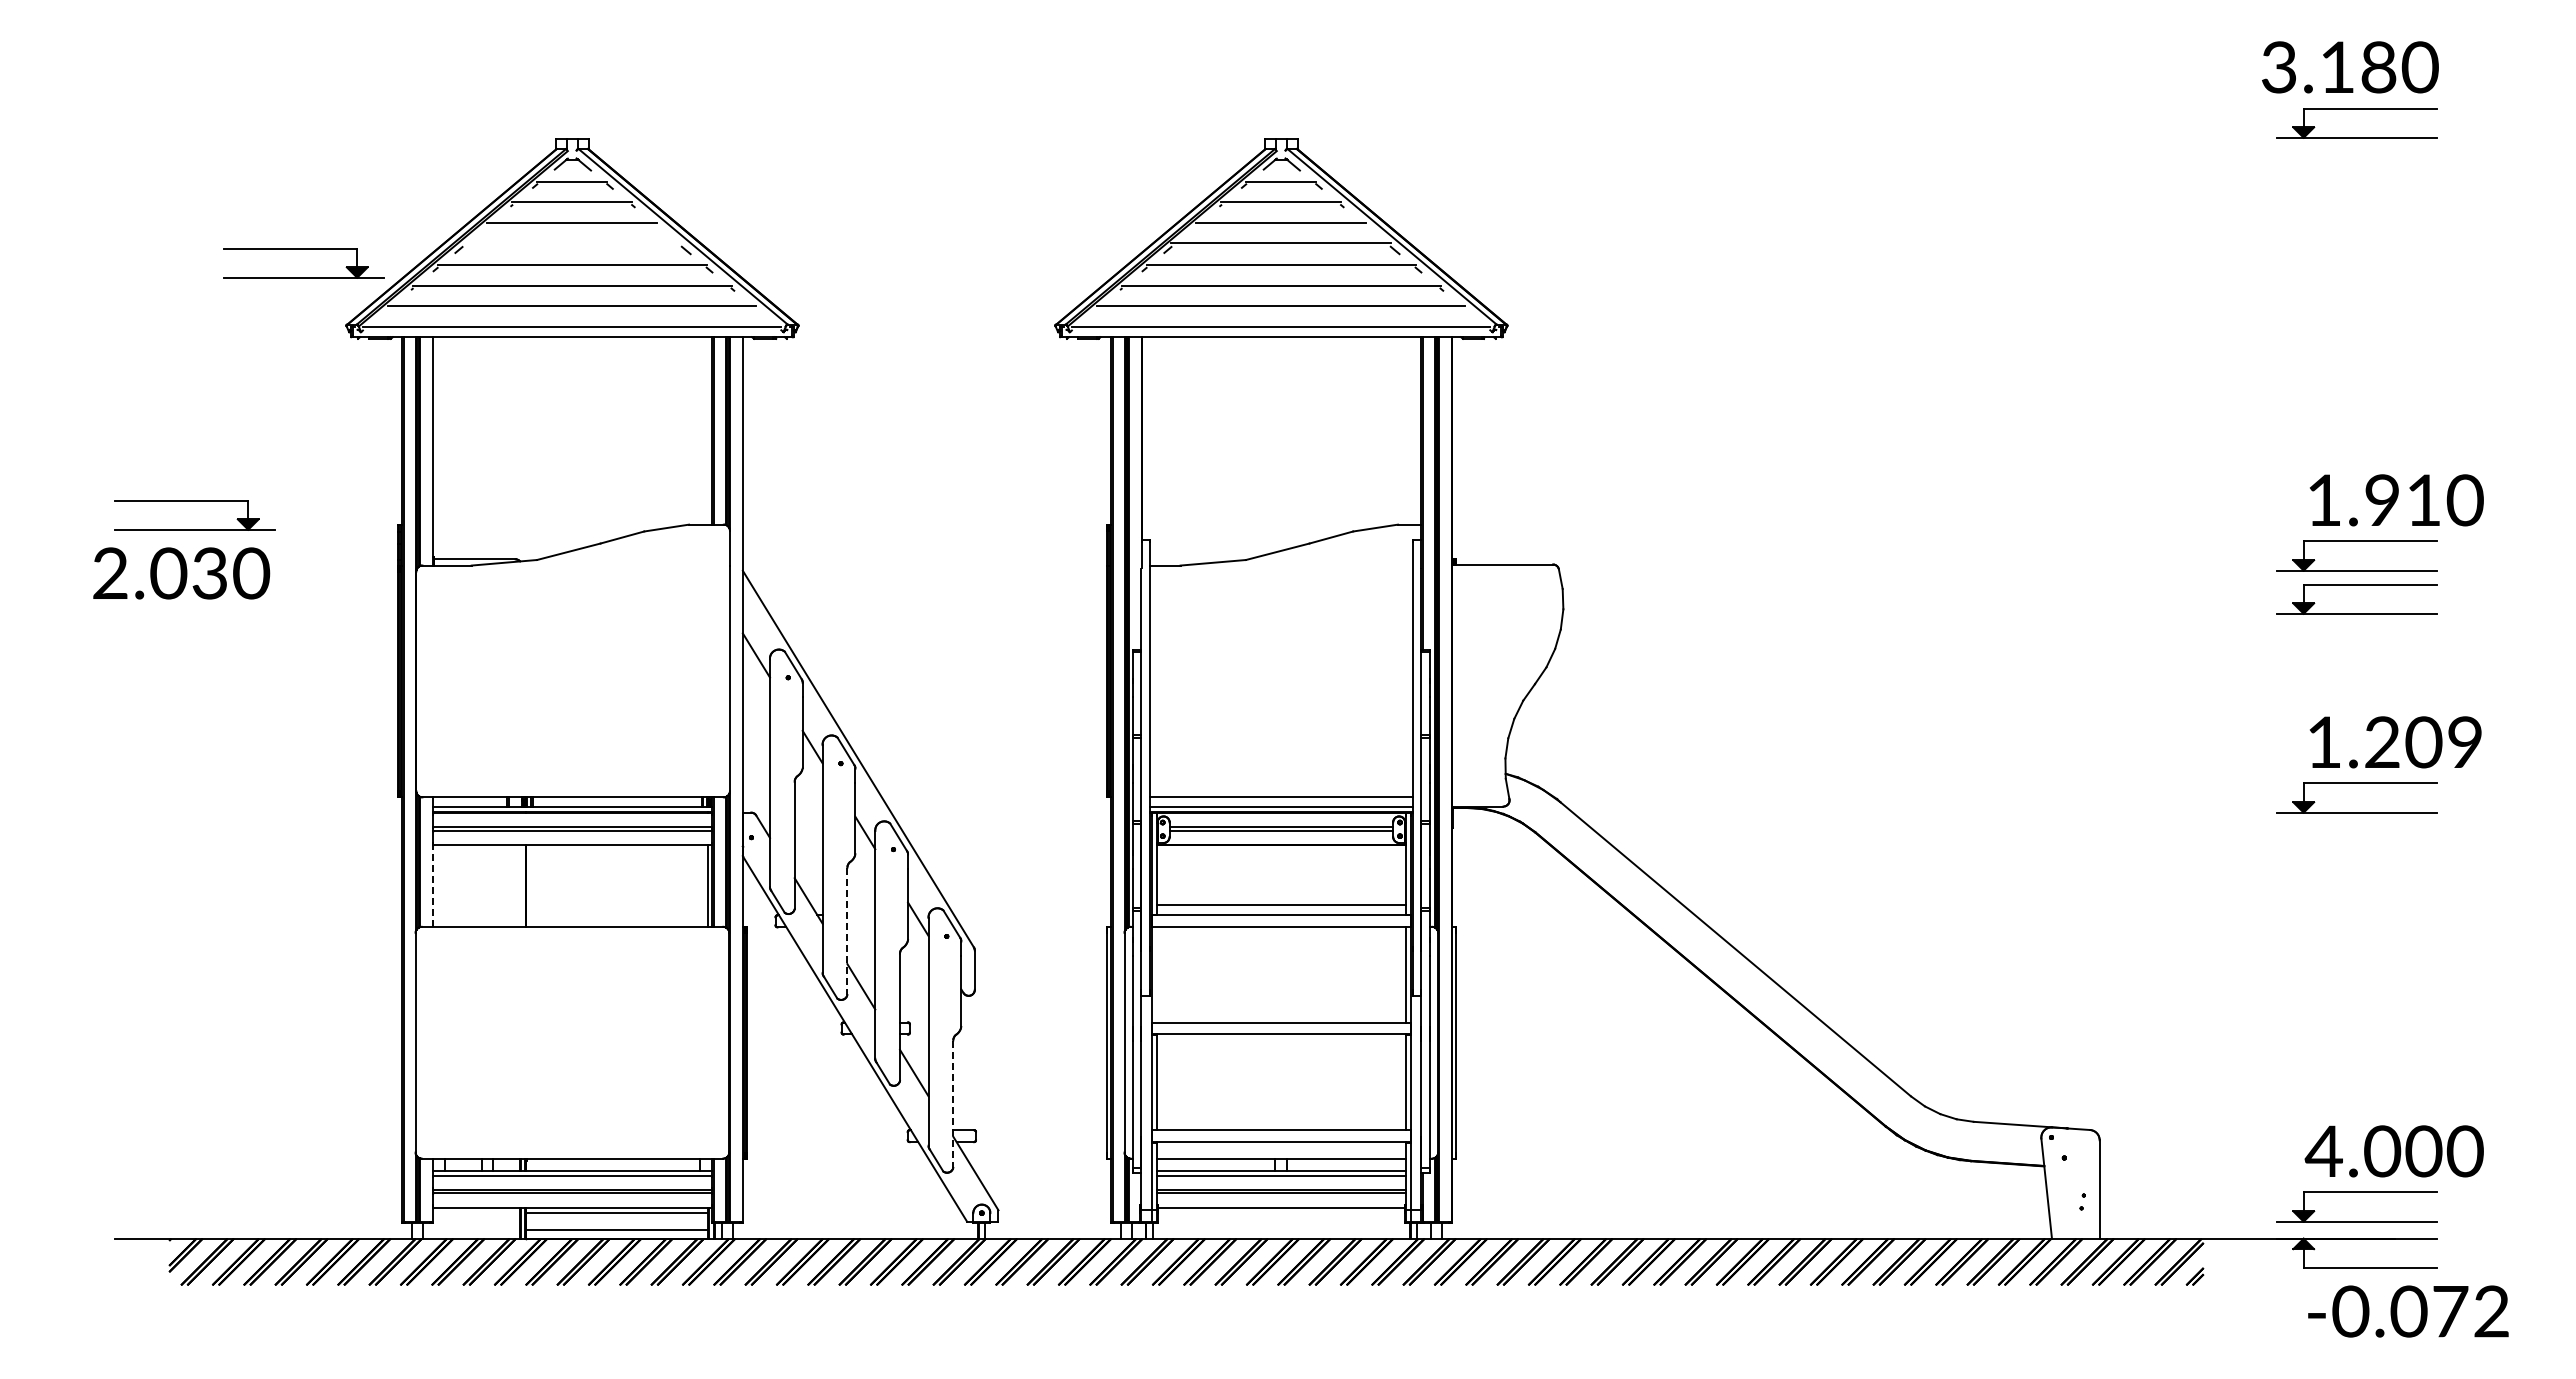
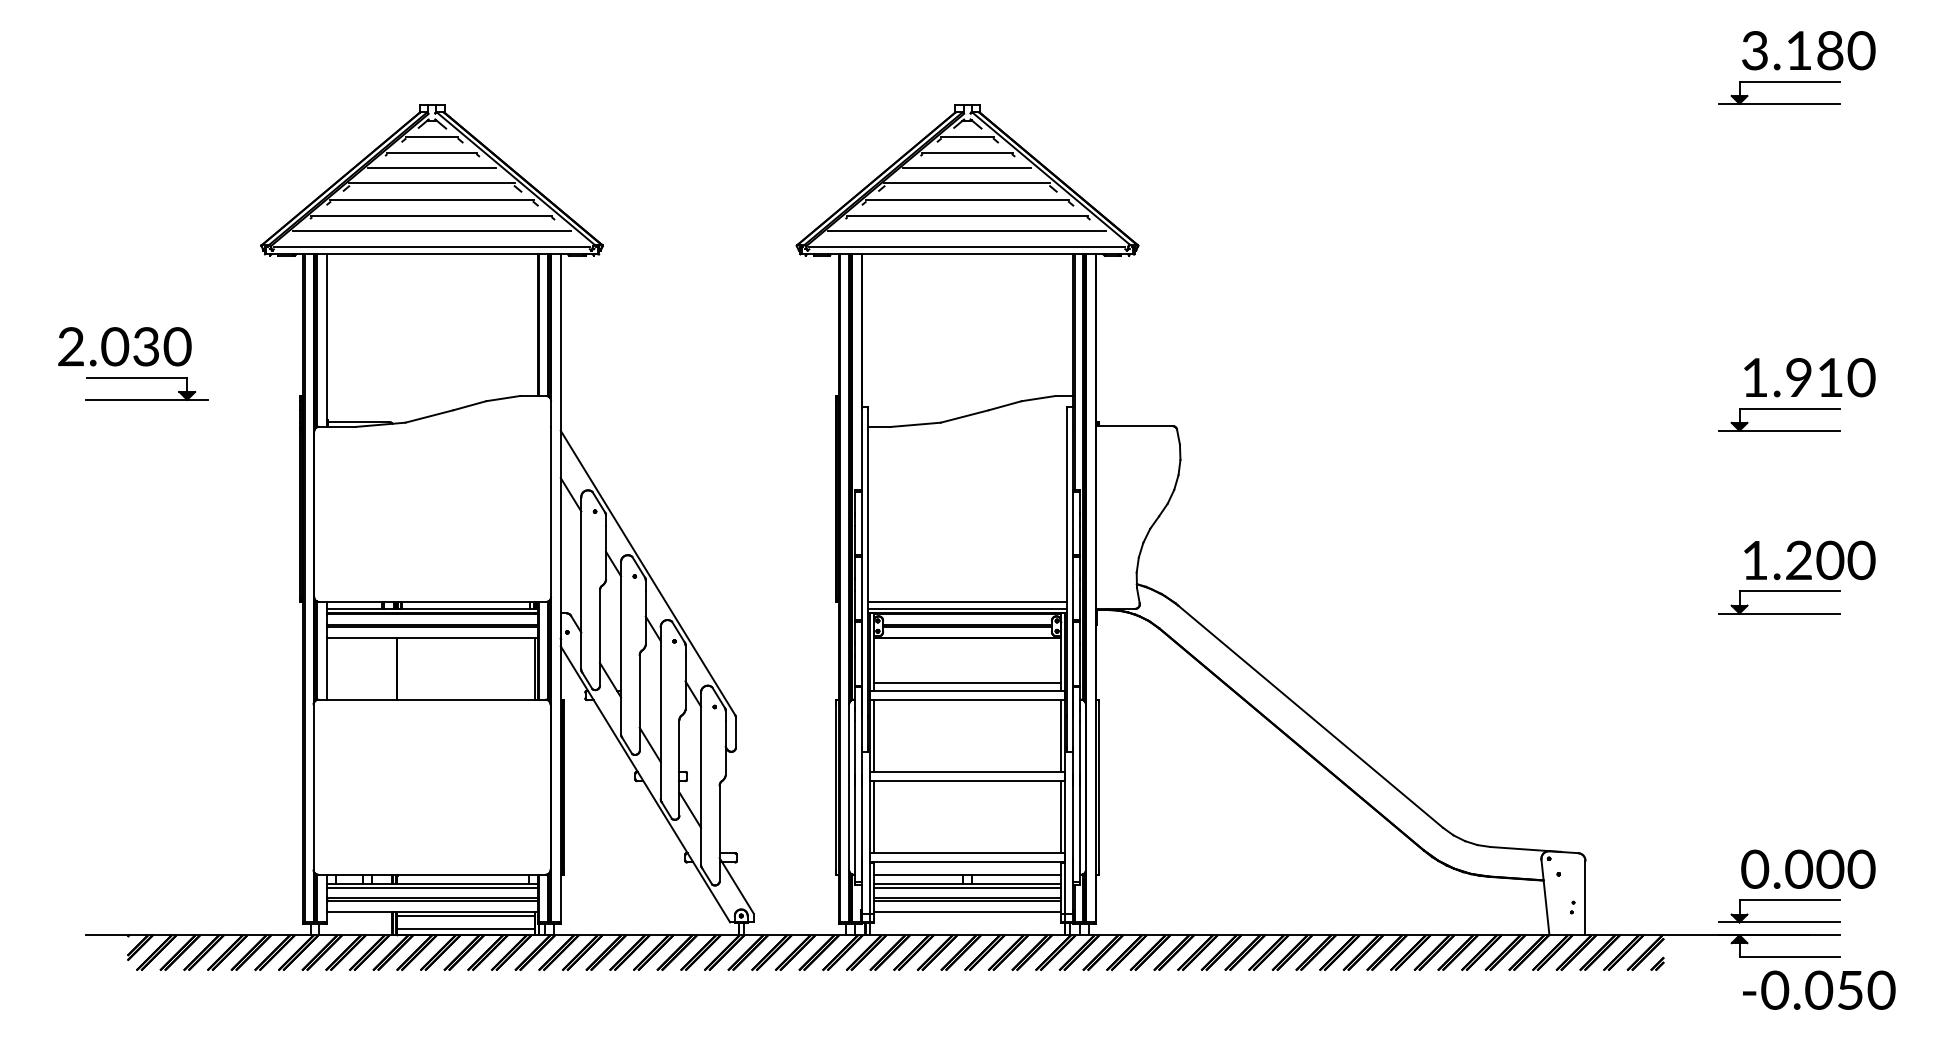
text: (2350, 67) -> (1808, 50), moved
line: (571, 243) -> (431, 183), added
part: (303, 249) -> (229, 188), removed
text: (181, 573) -> (124, 346), moved
part: (2356, 585) -> (1779, 441), removed
text: (2464, 742) -> (1860, 560), 1.209 -> 1.200
line: (432, 886) -> (326, 669), dashed -> solid
line: (847, 931) -> (639, 703), dashed -> solid
line: (1156, 974) -> (873, 735), added
line: (953, 1104) -> (719, 833), dashed -> solid
text: (2323, 1151) -> (1754, 869), 4.000 -> 0.000
text: (2471, 1311) -> (1866, 990), -0.072 -> -0.050

